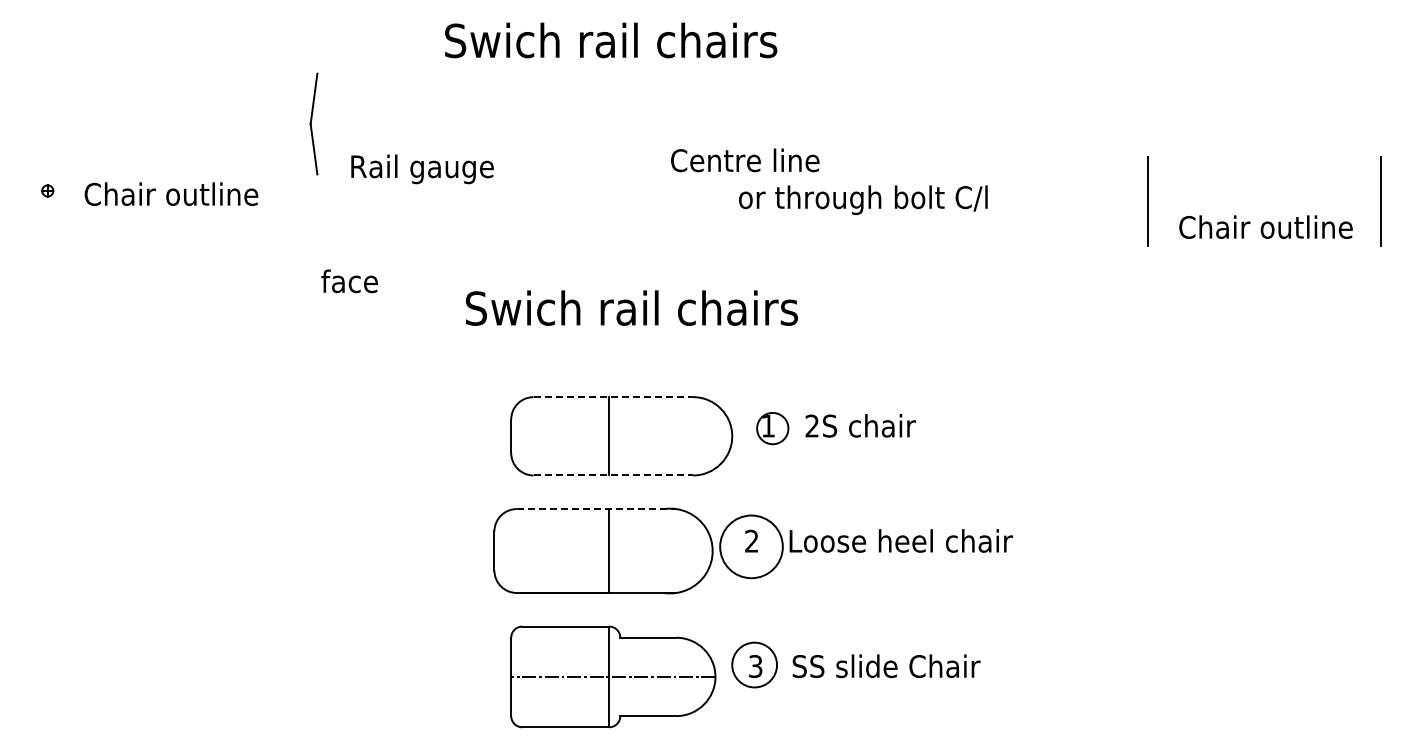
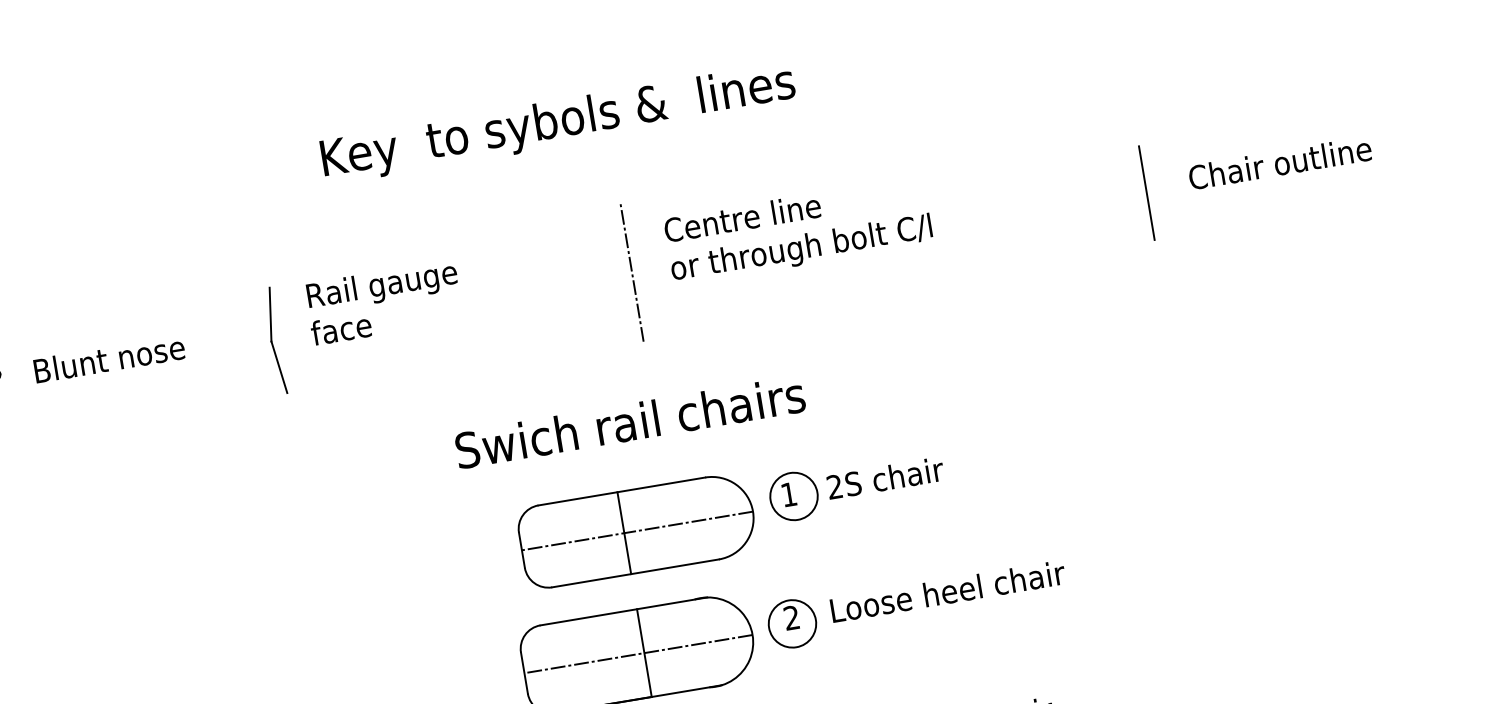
text: (611, 44) -> (558, 123), Swich rail chairs -> Key  to sybols &  lines
part: (313, 123) -> (274, 340), moved
text: (745, 160) -> (742, 218), moved
text: (171, 193) -> (124, 355), Chair outline -> Blunt nose
line: (656, 193) -> (631, 271), added
text: (863, 200) -> (801, 250), moved
line: (1380, 201) -> (1389, 152), removed
text: (1265, 226) -> (1279, 162), moved
text: (349, 281) -> (341, 329), moved
text: (631, 307) -> (629, 421), moved
line: (613, 397) -> (622, 491), dashed -> solid
circle: (772, 428) -> (793, 496), size x1.43
line: (621, 436) -> (637, 531), added
line: (613, 475) -> (635, 573), dashed -> solid
line: (596, 509) -> (623, 611), dashed -> solid
circle: (751, 546) -> (792, 623), size x0.71
line: (603, 551) -> (638, 654), added

